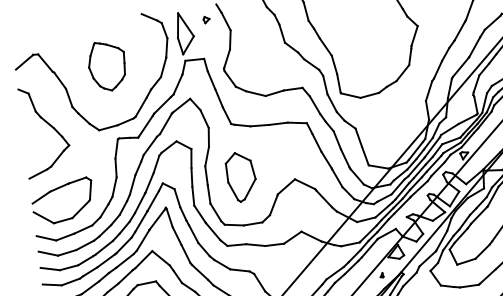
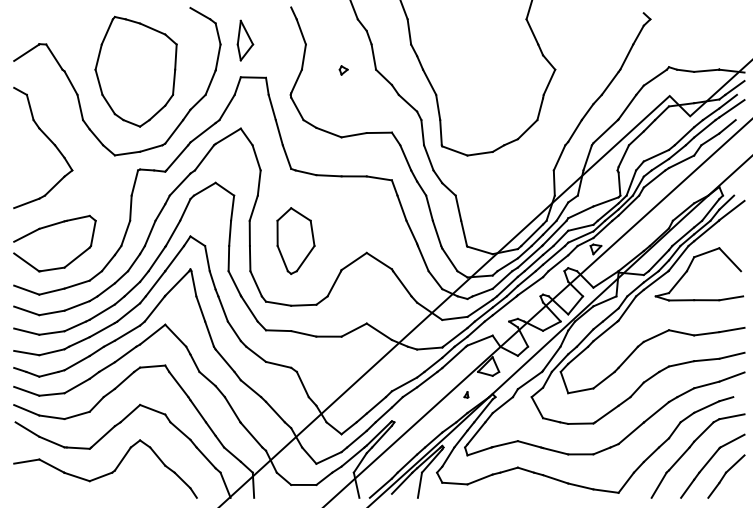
part: (206, 19) -> (343, 70), moved
part: (185, 33) -> (245, 40), size x0.71
part: (106, 66) -> (135, 71), size x1.67

